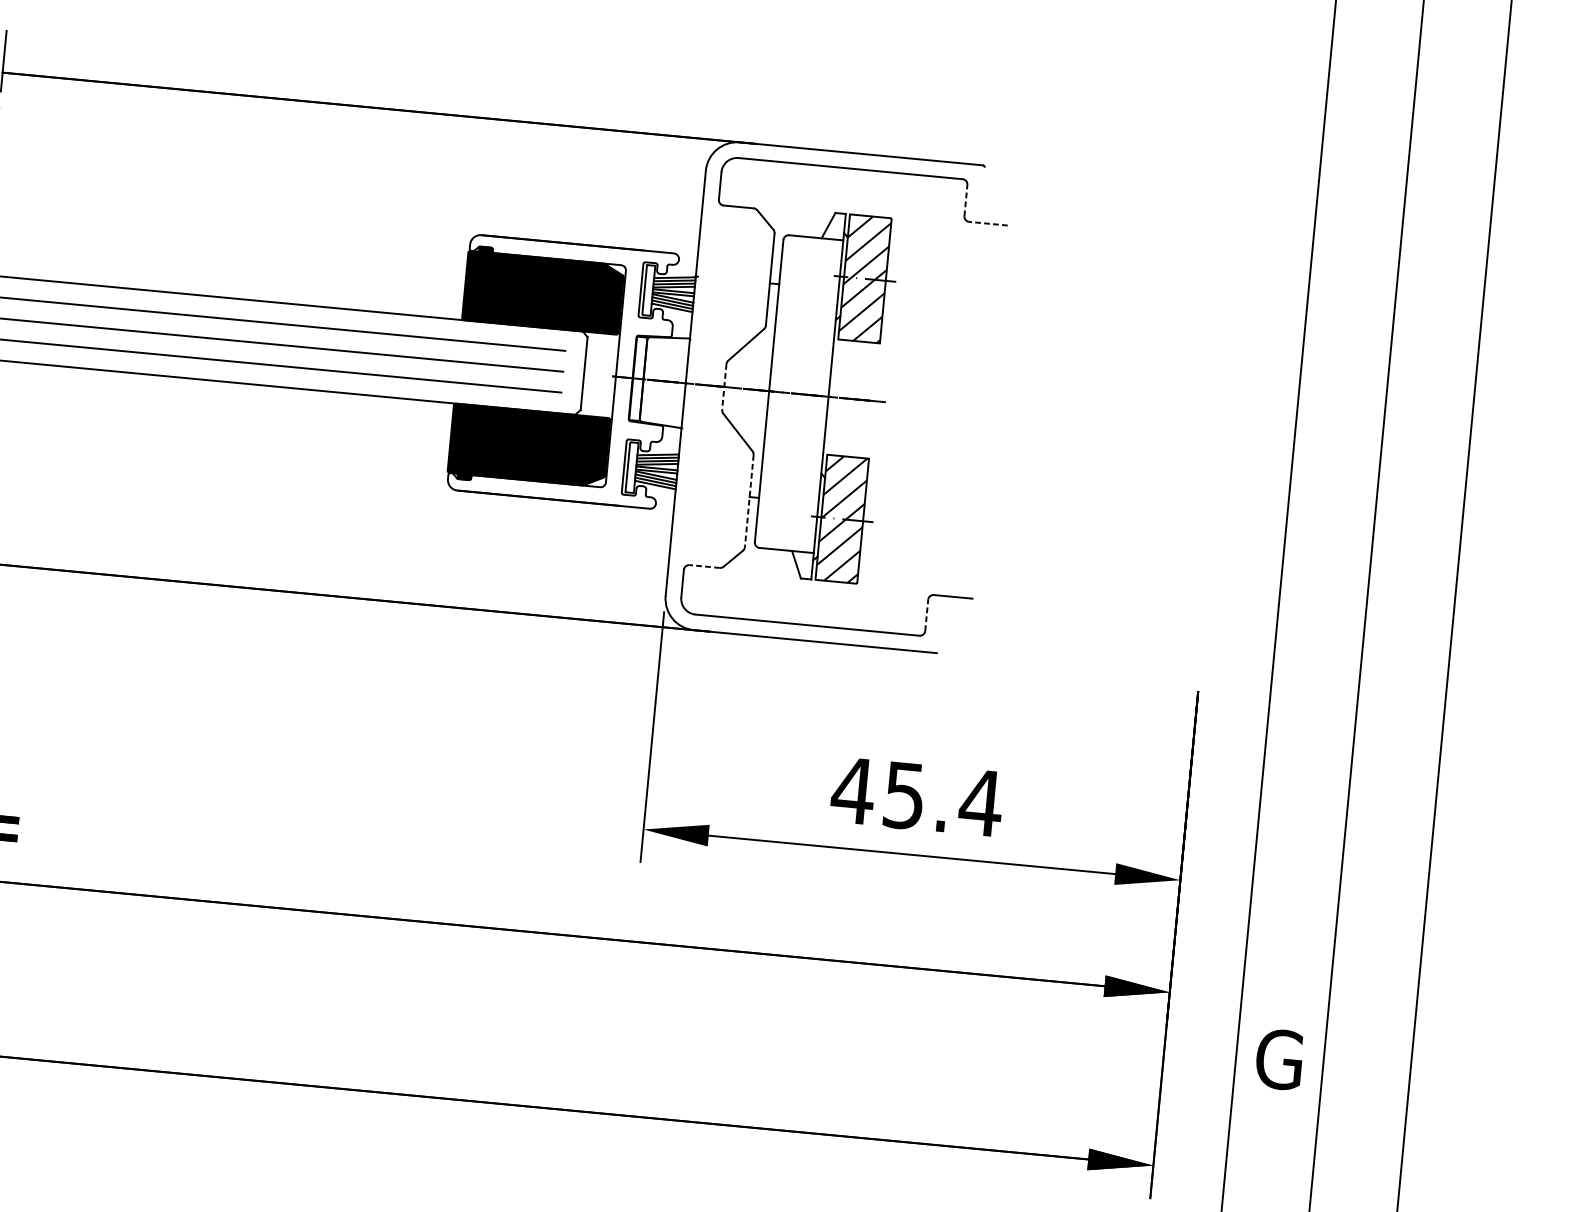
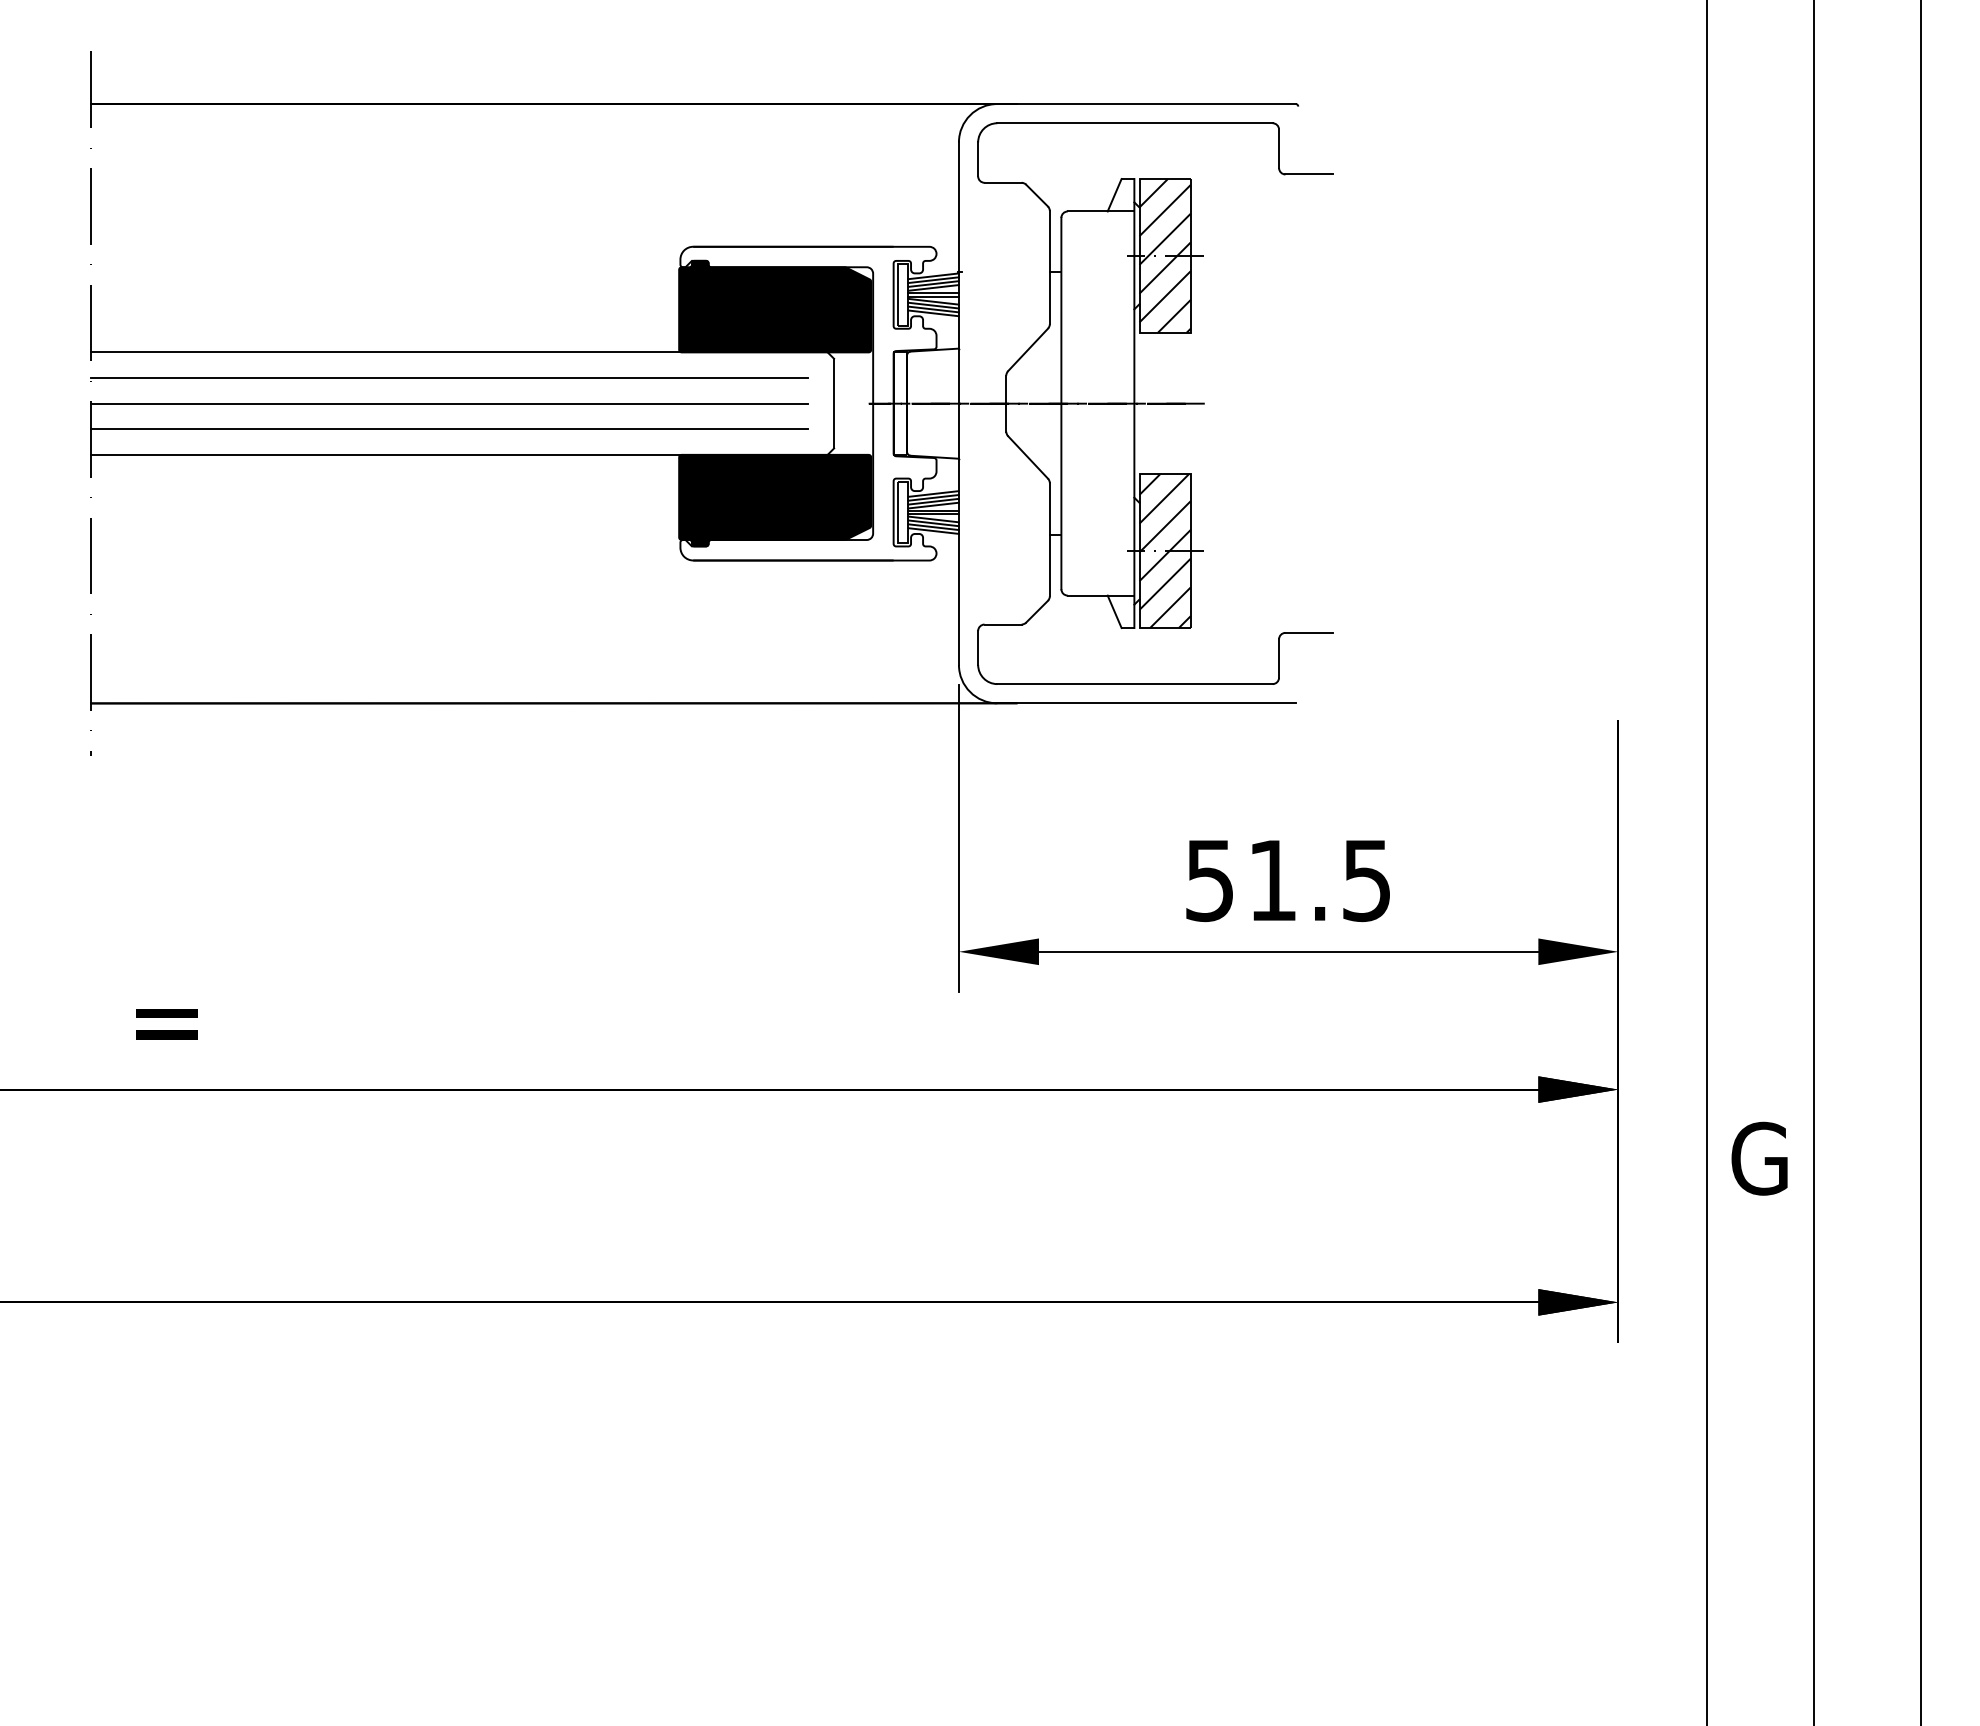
line: (966, 200) -> (1279, 148), dashed -> solid
line: (988, 223) -> (1309, 174), dashed -> solid
line: (724, 387) -> (1006, 404), dashed -> solid
line: (749, 500) -> (1049, 539), dashed -> solid
line: (705, 566) -> (1003, 624), dashed -> solid
line: (927, 615) -> (1279, 658), dashed -> solid
text: (916, 797) -> (1287, 881), 45.4 -> 51.5

